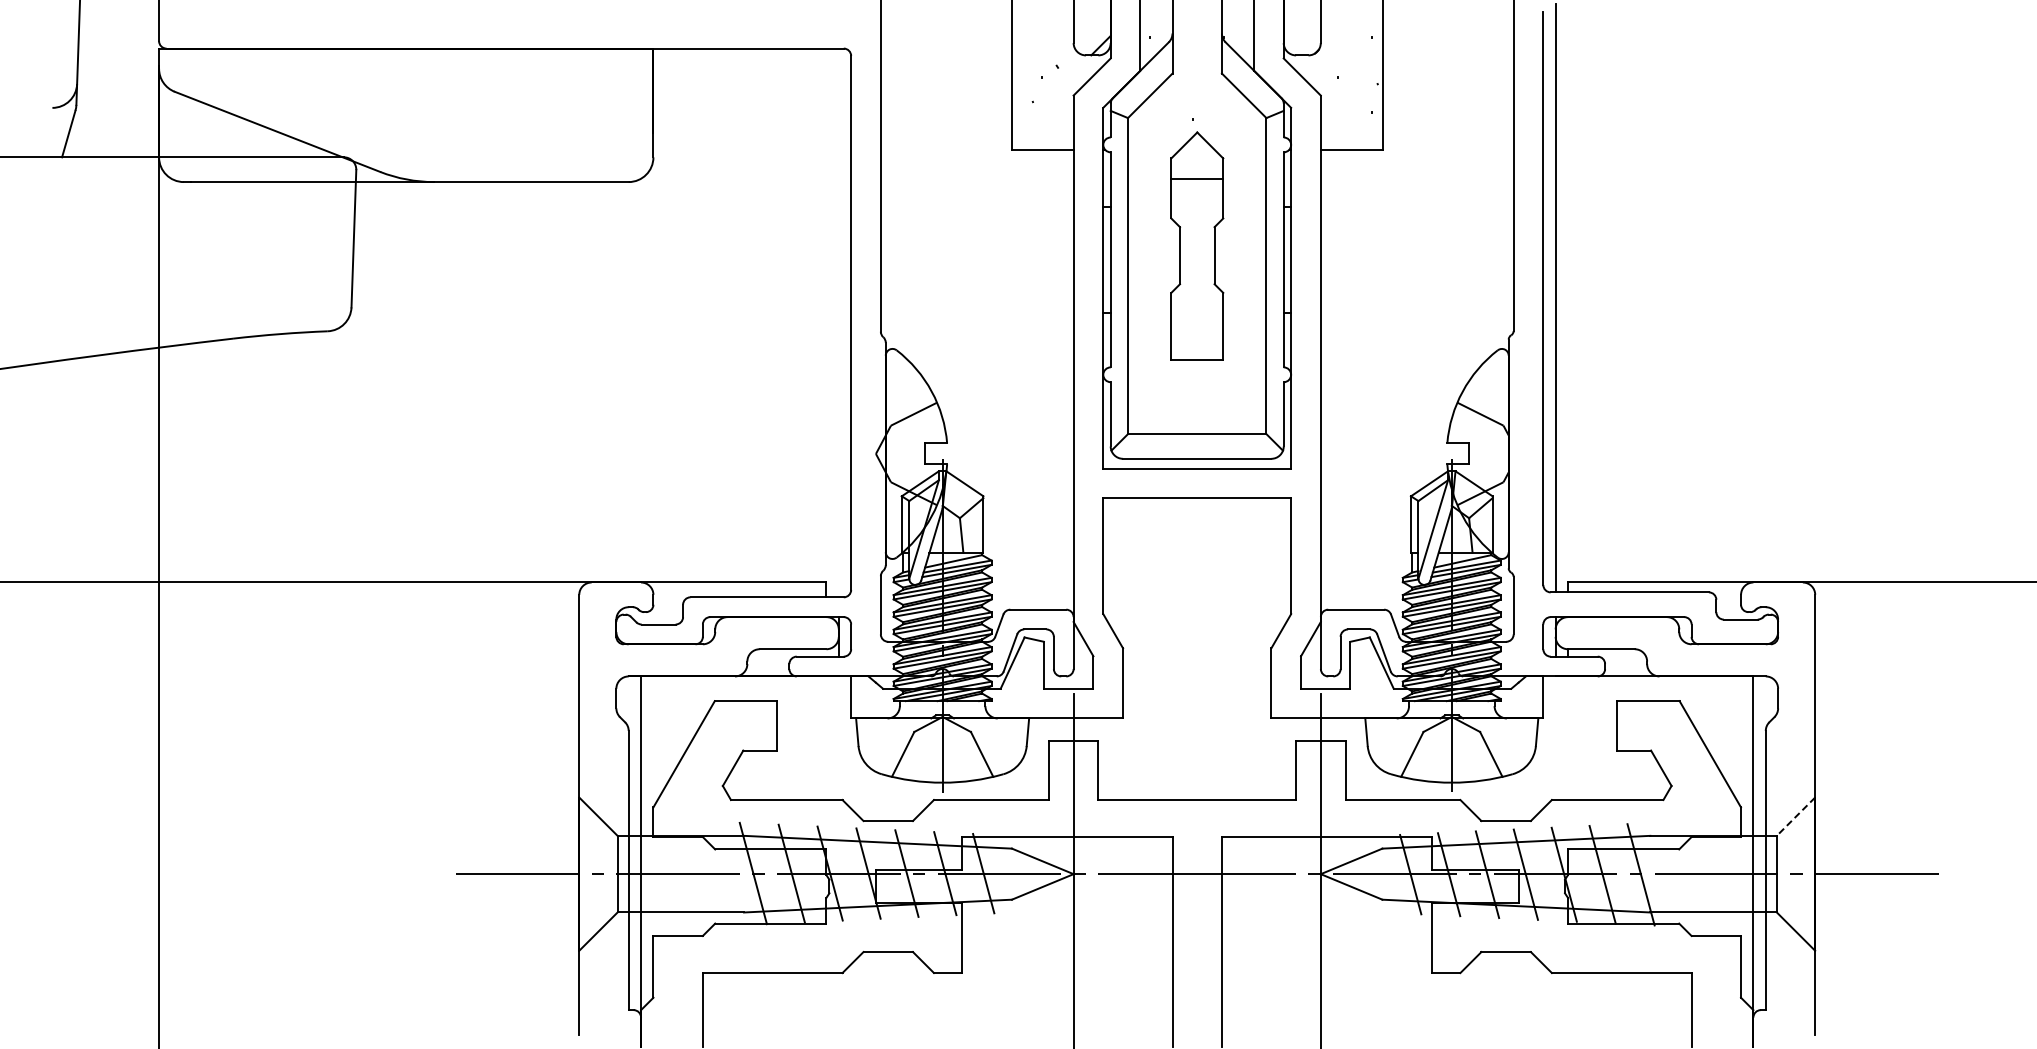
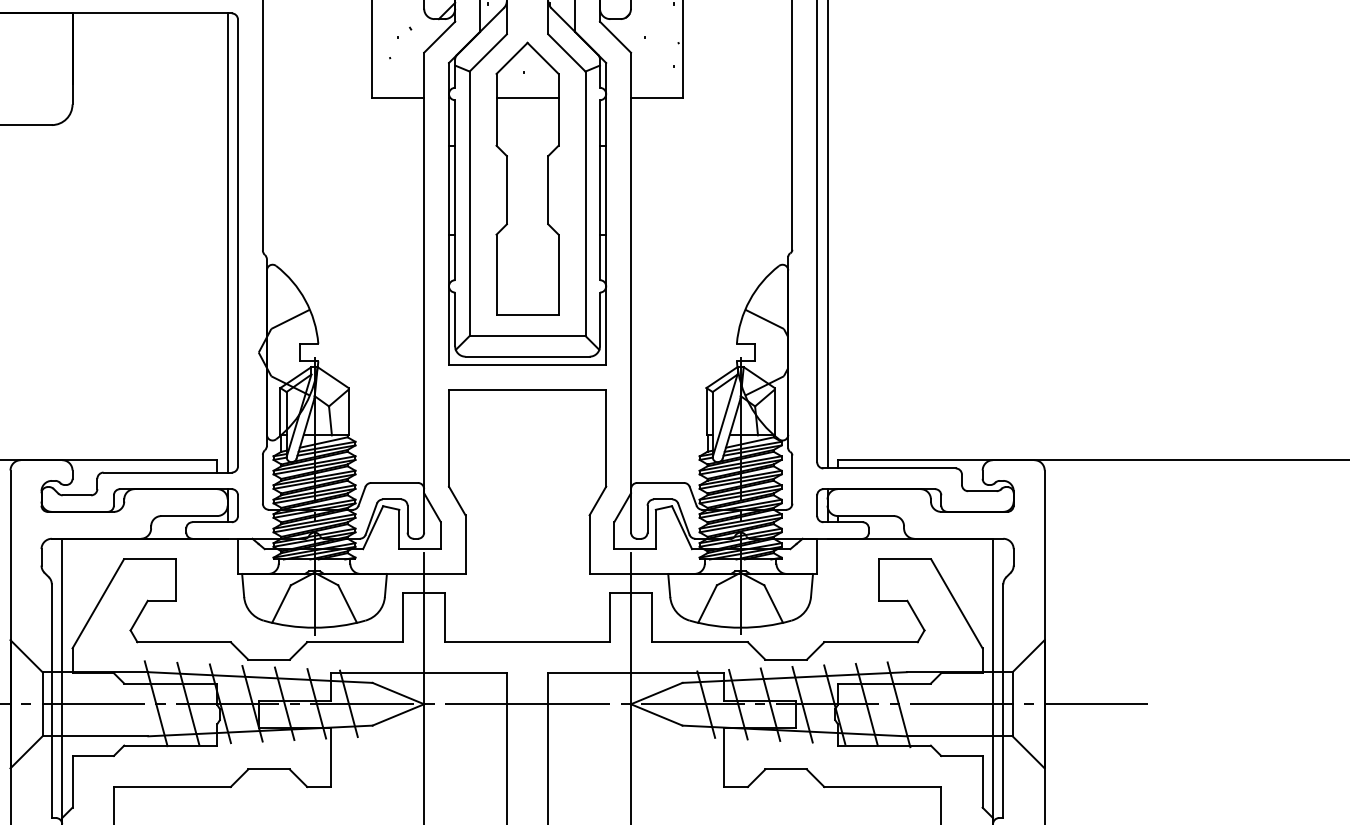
part: (1197, 245) -> (527, 178), size x1.43
line: (838, 322) -> (227, 242), added
line: (1795, 817) -> (1028, 656), dashed -> solid

